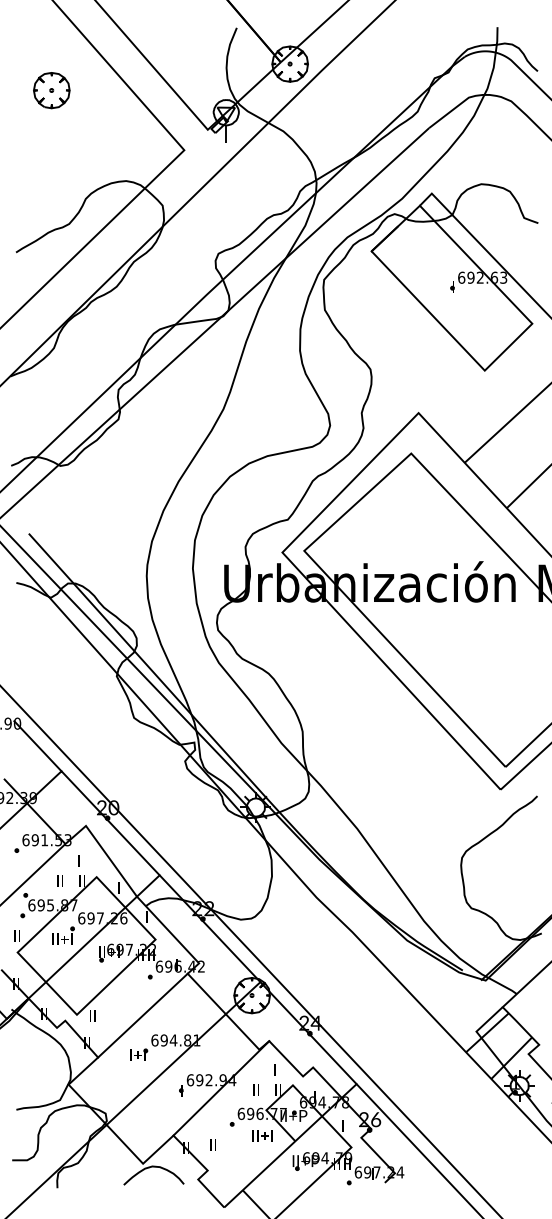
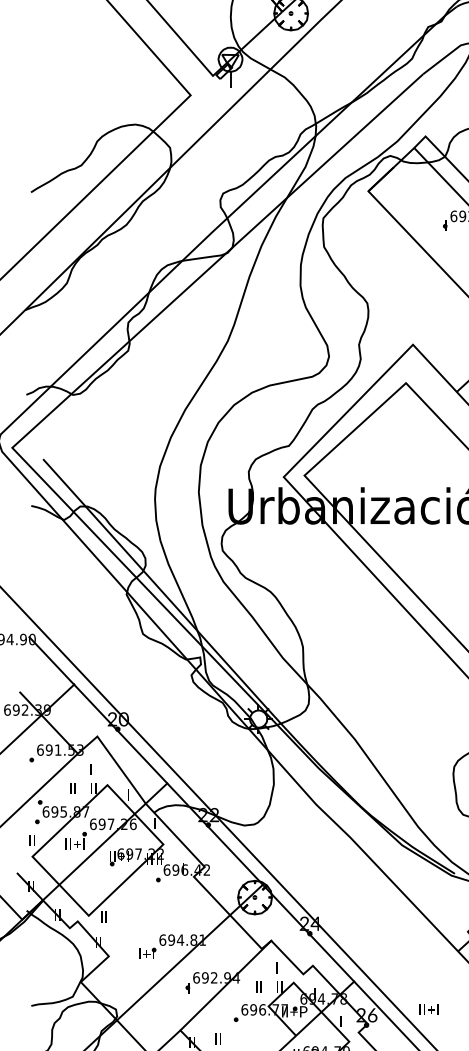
part: (51, 90) -> (64, 38), removed
line: (142, 1015) -> (150, 916), removed
text: (262, 1135) -> (429, 1009), moved

